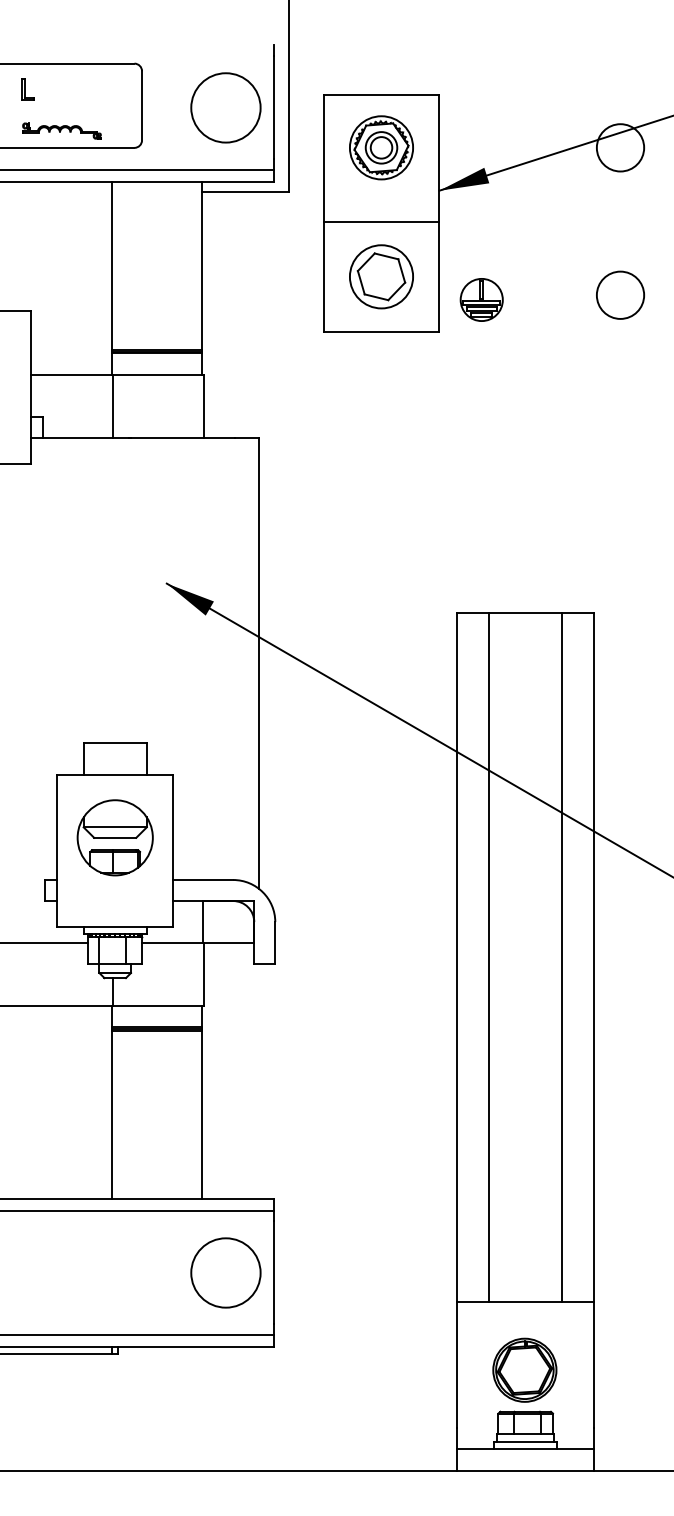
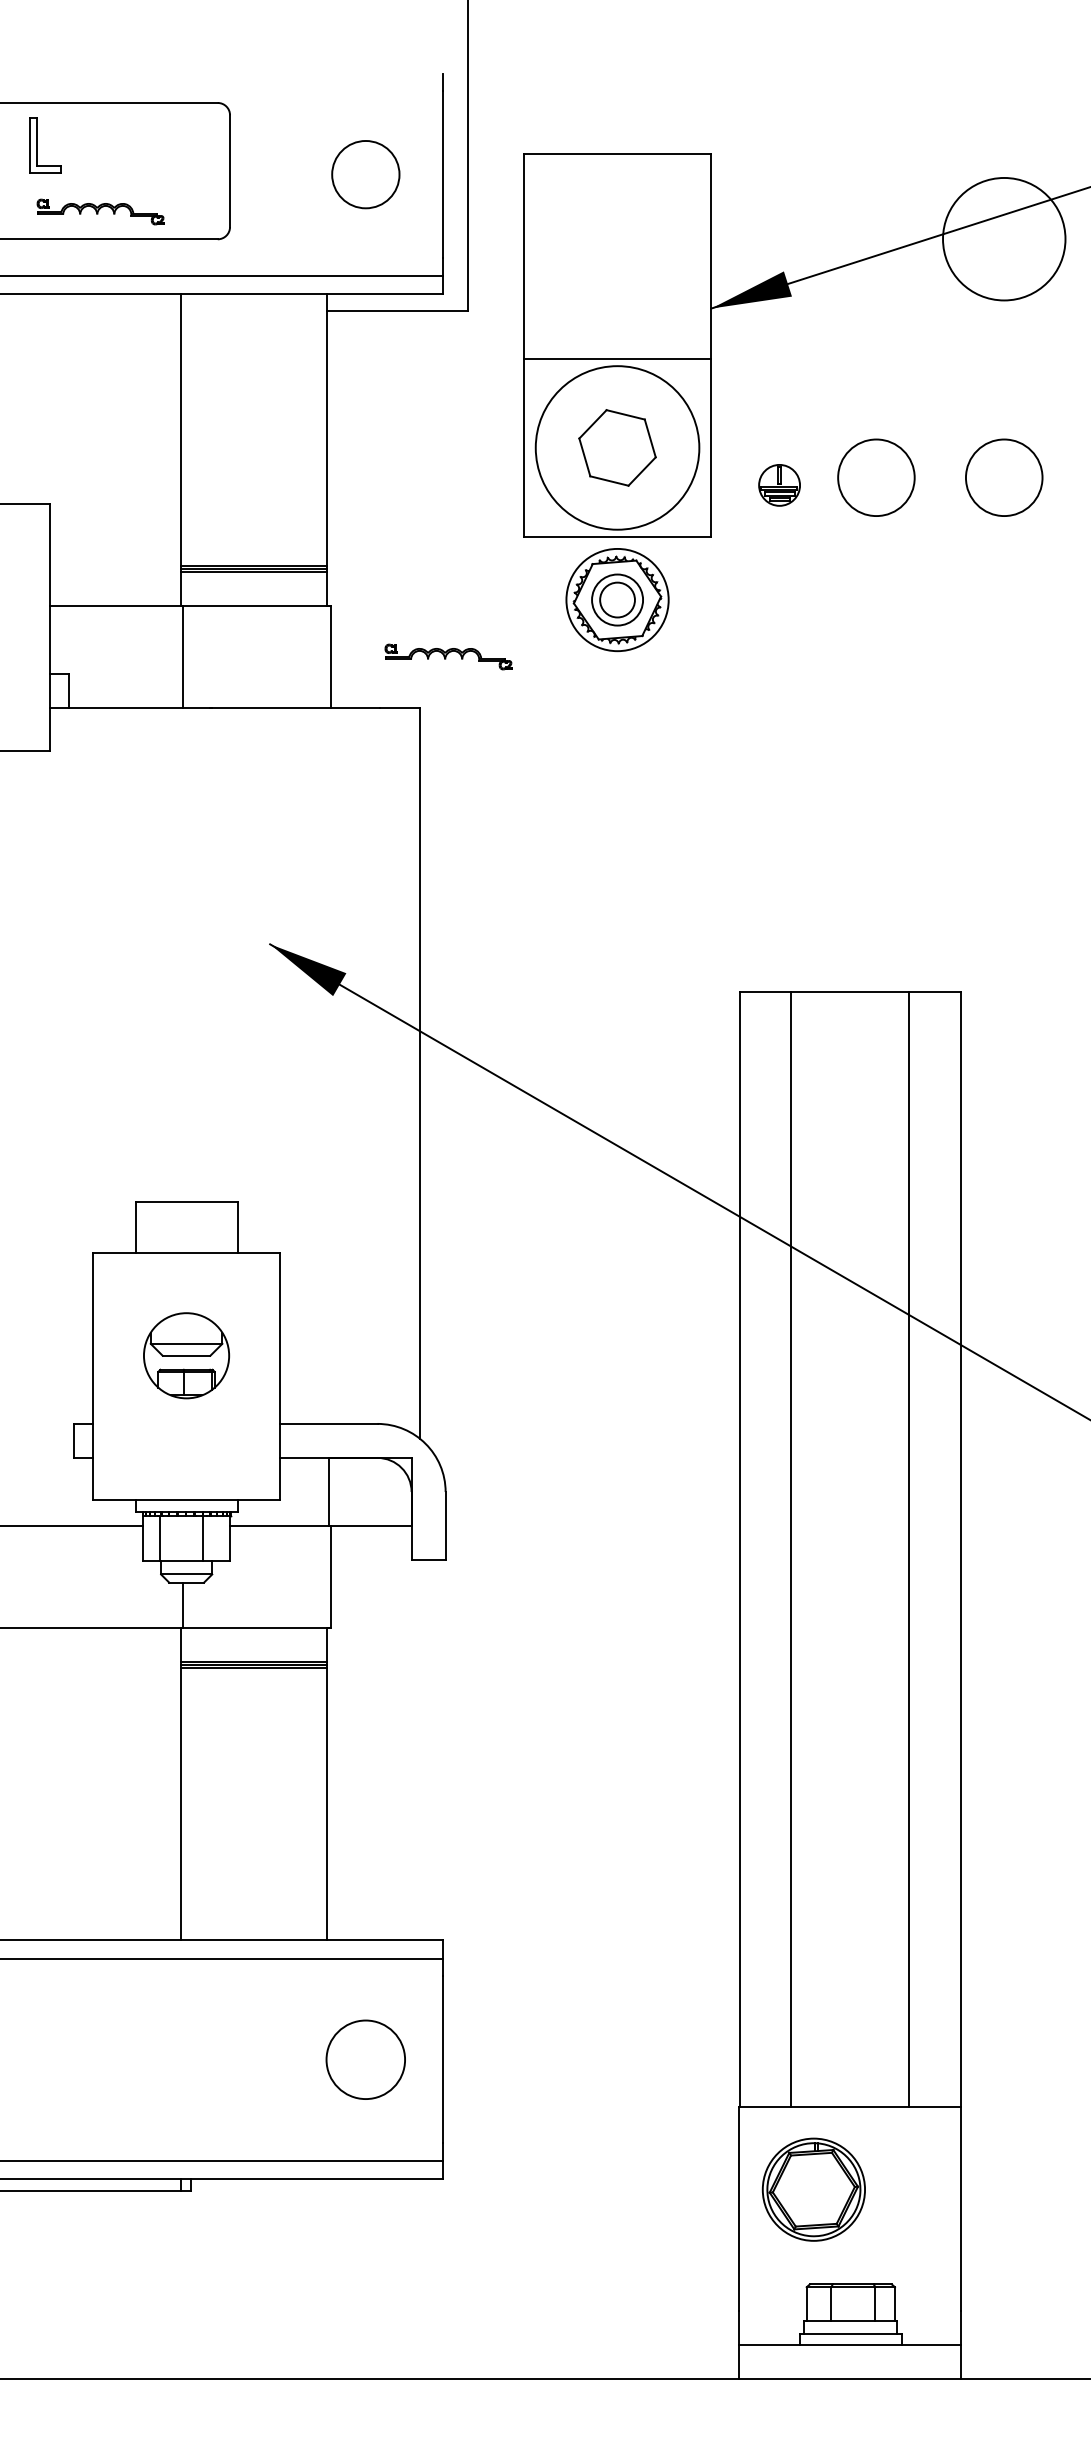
part: (27, 89) -> (44, 144), size x1.6
circle: (225, 107) -> (365, 173), size x0.6
part: (381, 147) -> (617, 599), moved
circle: (620, 147) -> (1004, 238), size x1.6
circle: (381, 276) -> (617, 447), size x1.6
circle: (541, 294) -> (876, 476), added
part: (481, 299) -> (779, 484), size x0.6
part: (276, 405) -> (447, 656), added
part: (114, 837) -> (185, 1355), size x0.7
circle: (225, 1272) -> (365, 2059), size x0.7
part: (524, 1369) -> (813, 2188), moved

